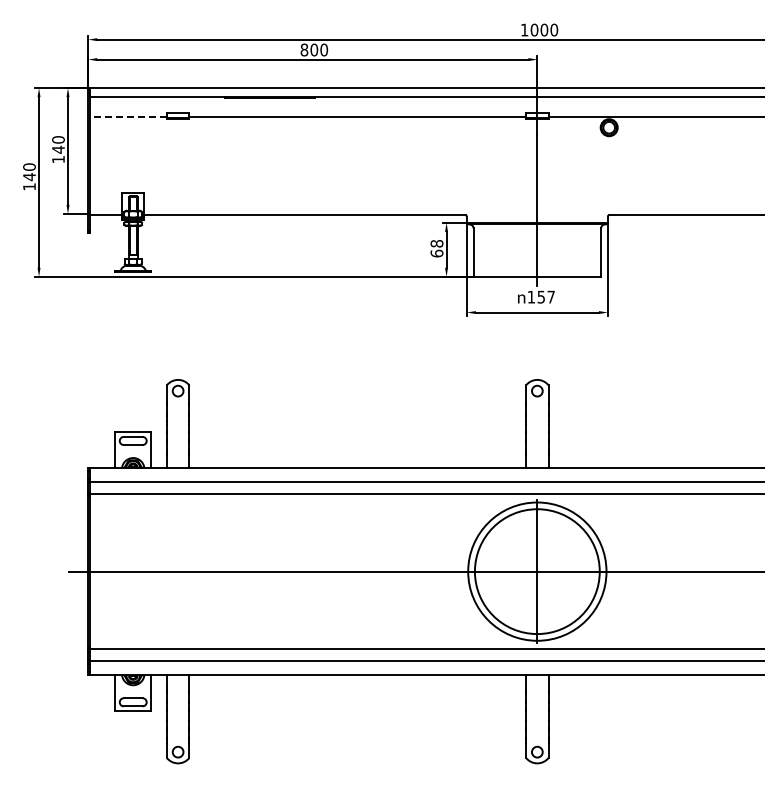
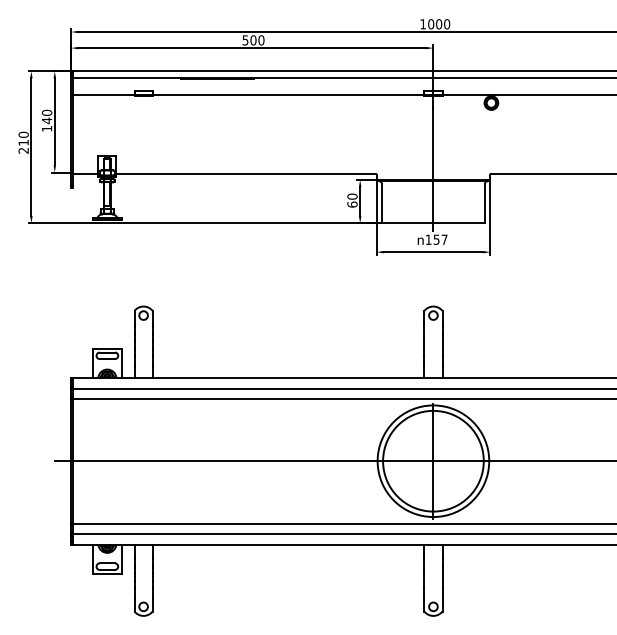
text: (304, 49) -> (245, 39), 800 -> 500
line: (128, 117) -> (103, 94), dashed -> solid
text: (29, 181) -> (23, 146), 140 -> 210
text: (436, 243) -> (352, 196), 68 -> 60

